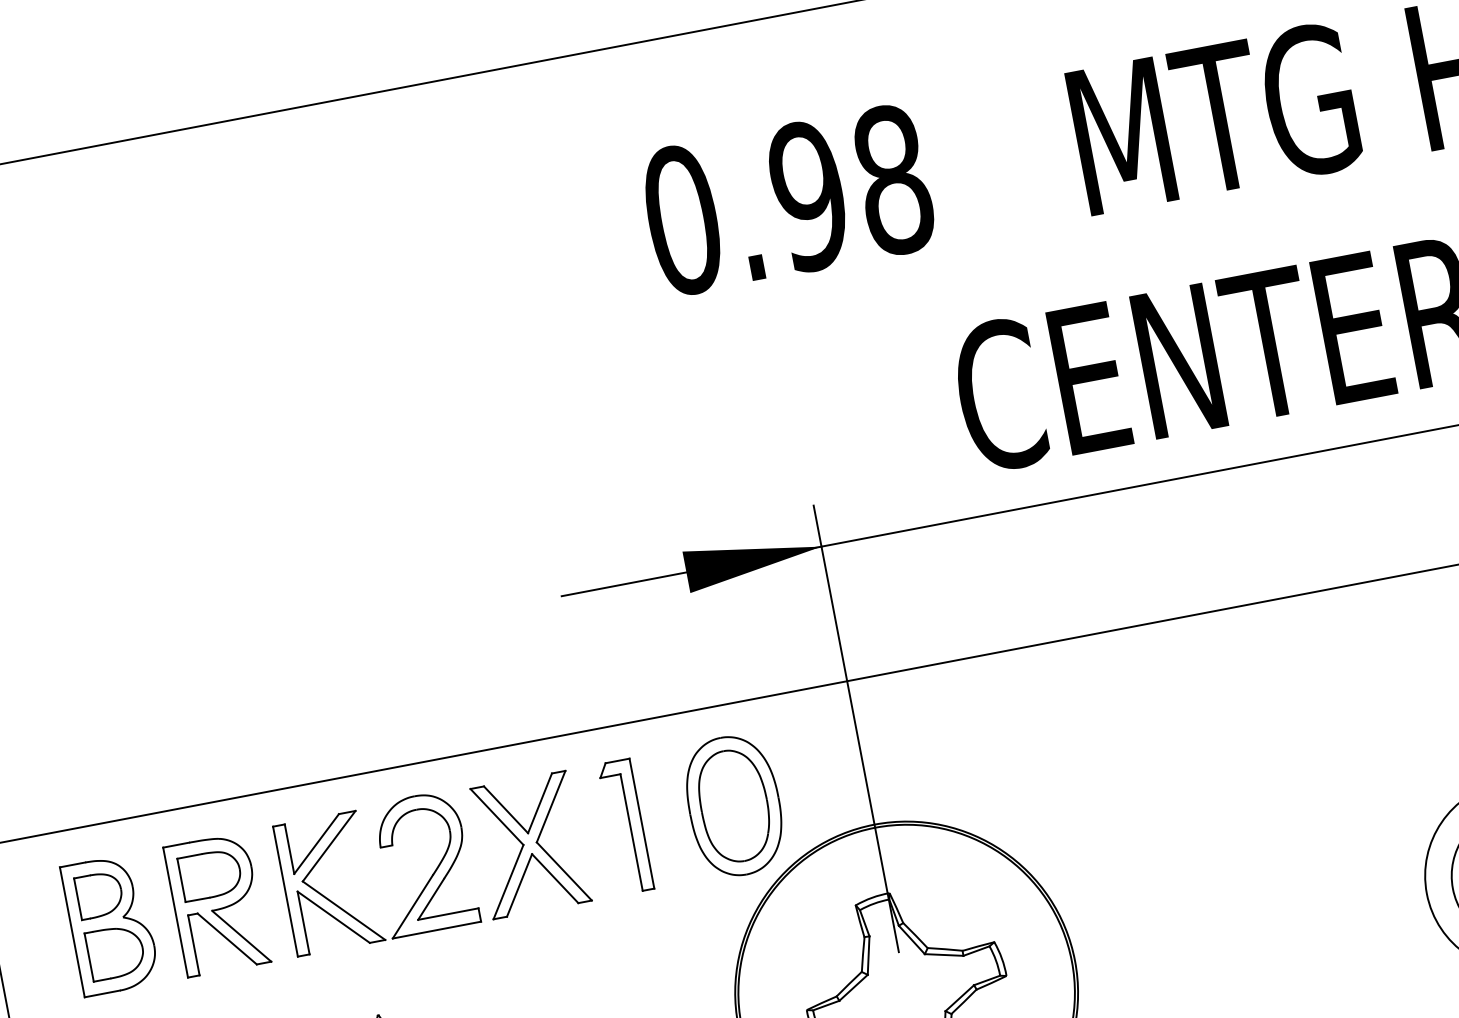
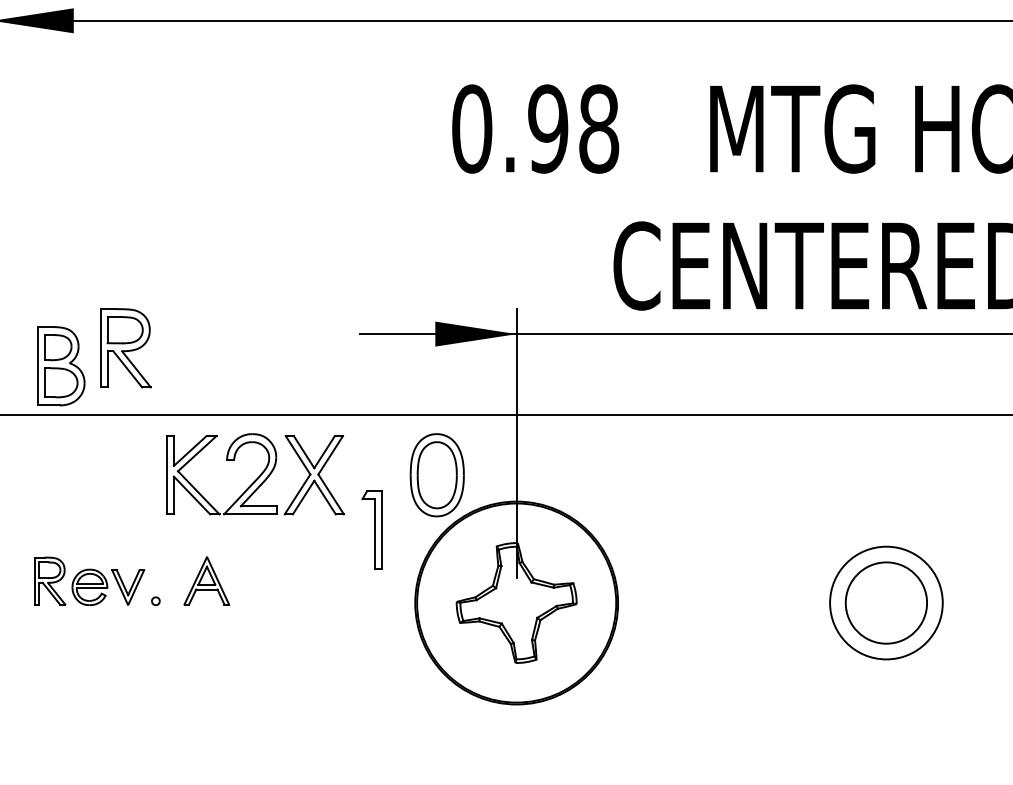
part: (624, 825) -> (371, 529), moved
part: (216, 905) -> (125, 348), moved
part: (110, 925) -> (61, 366), moved

